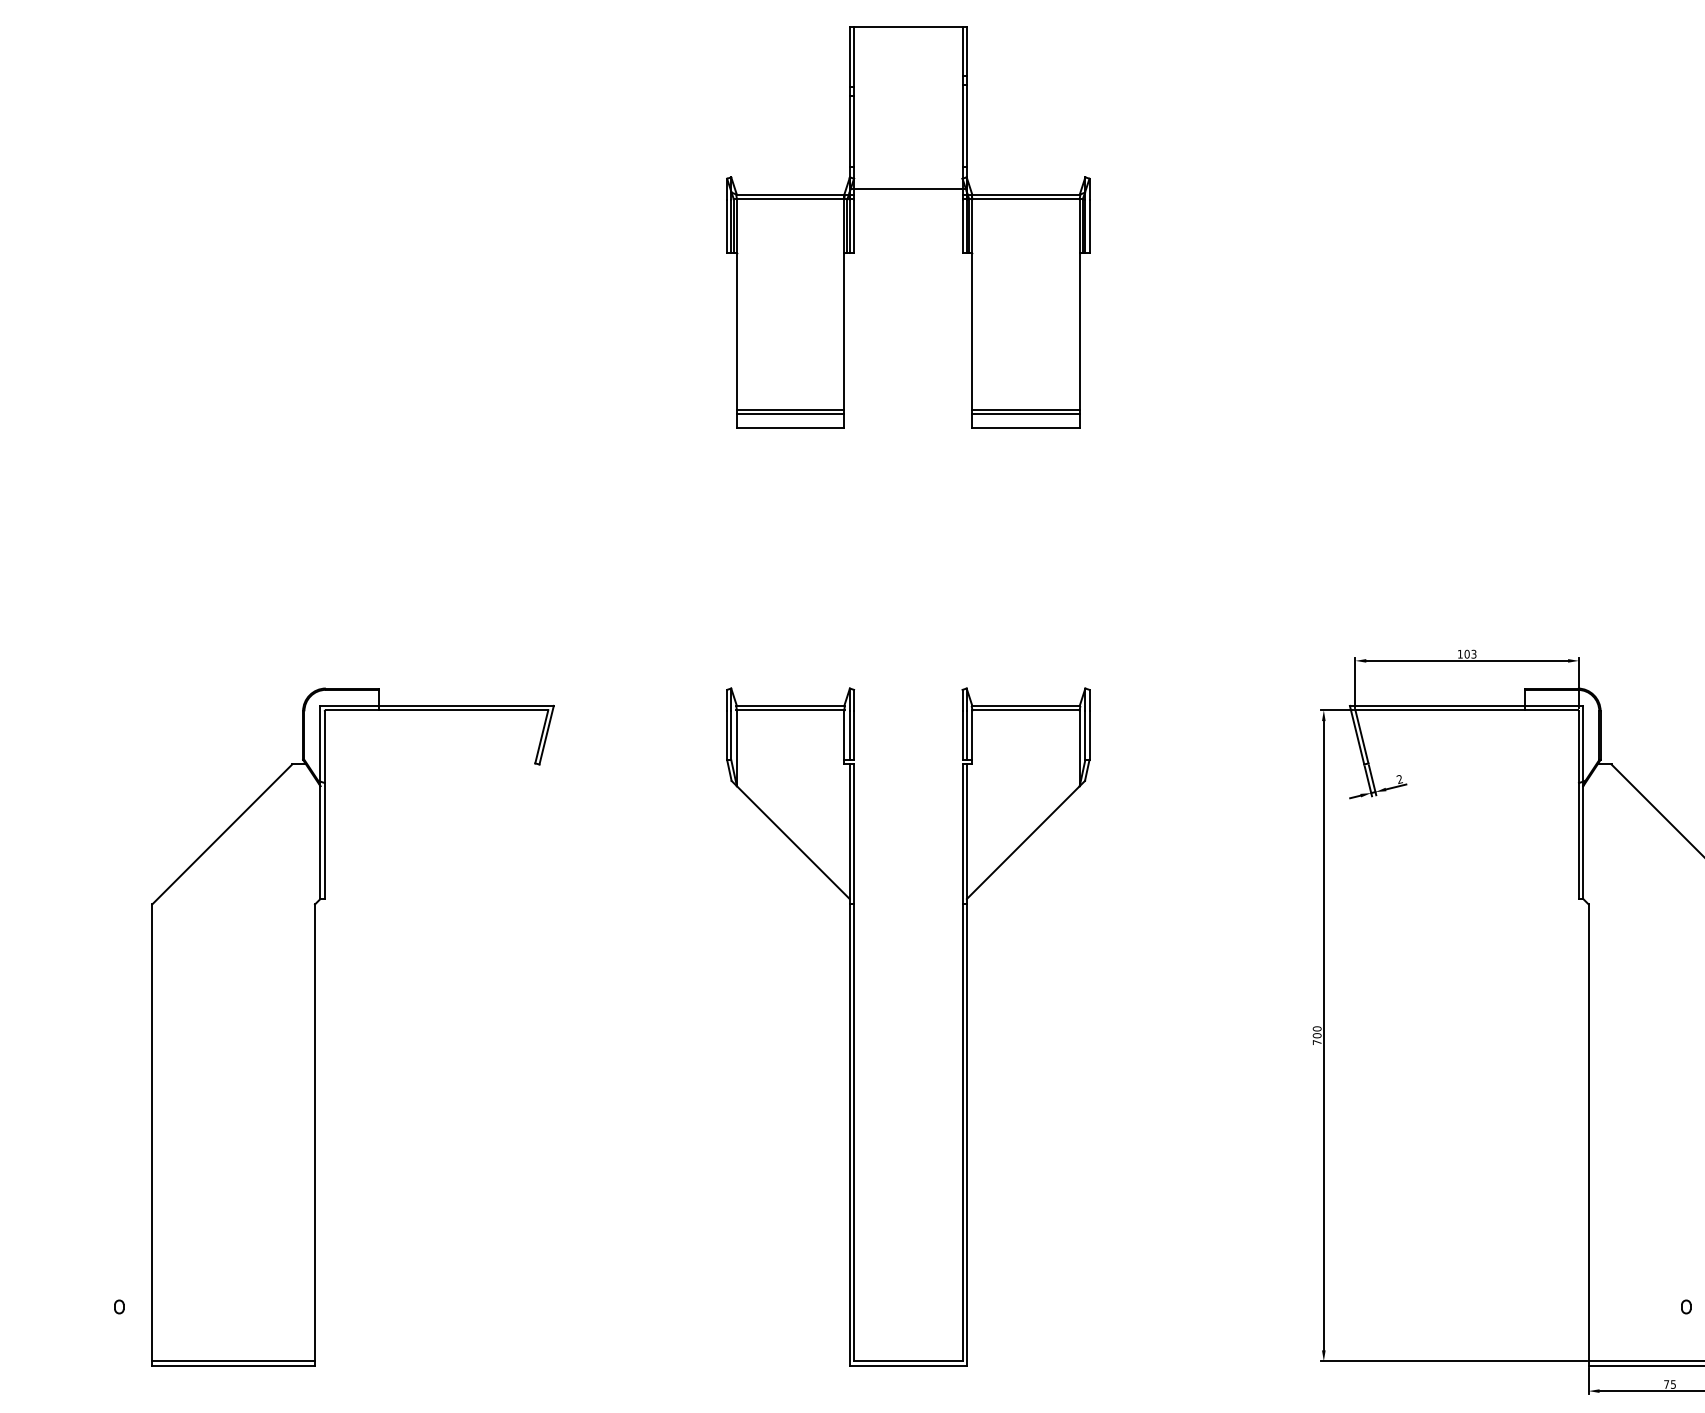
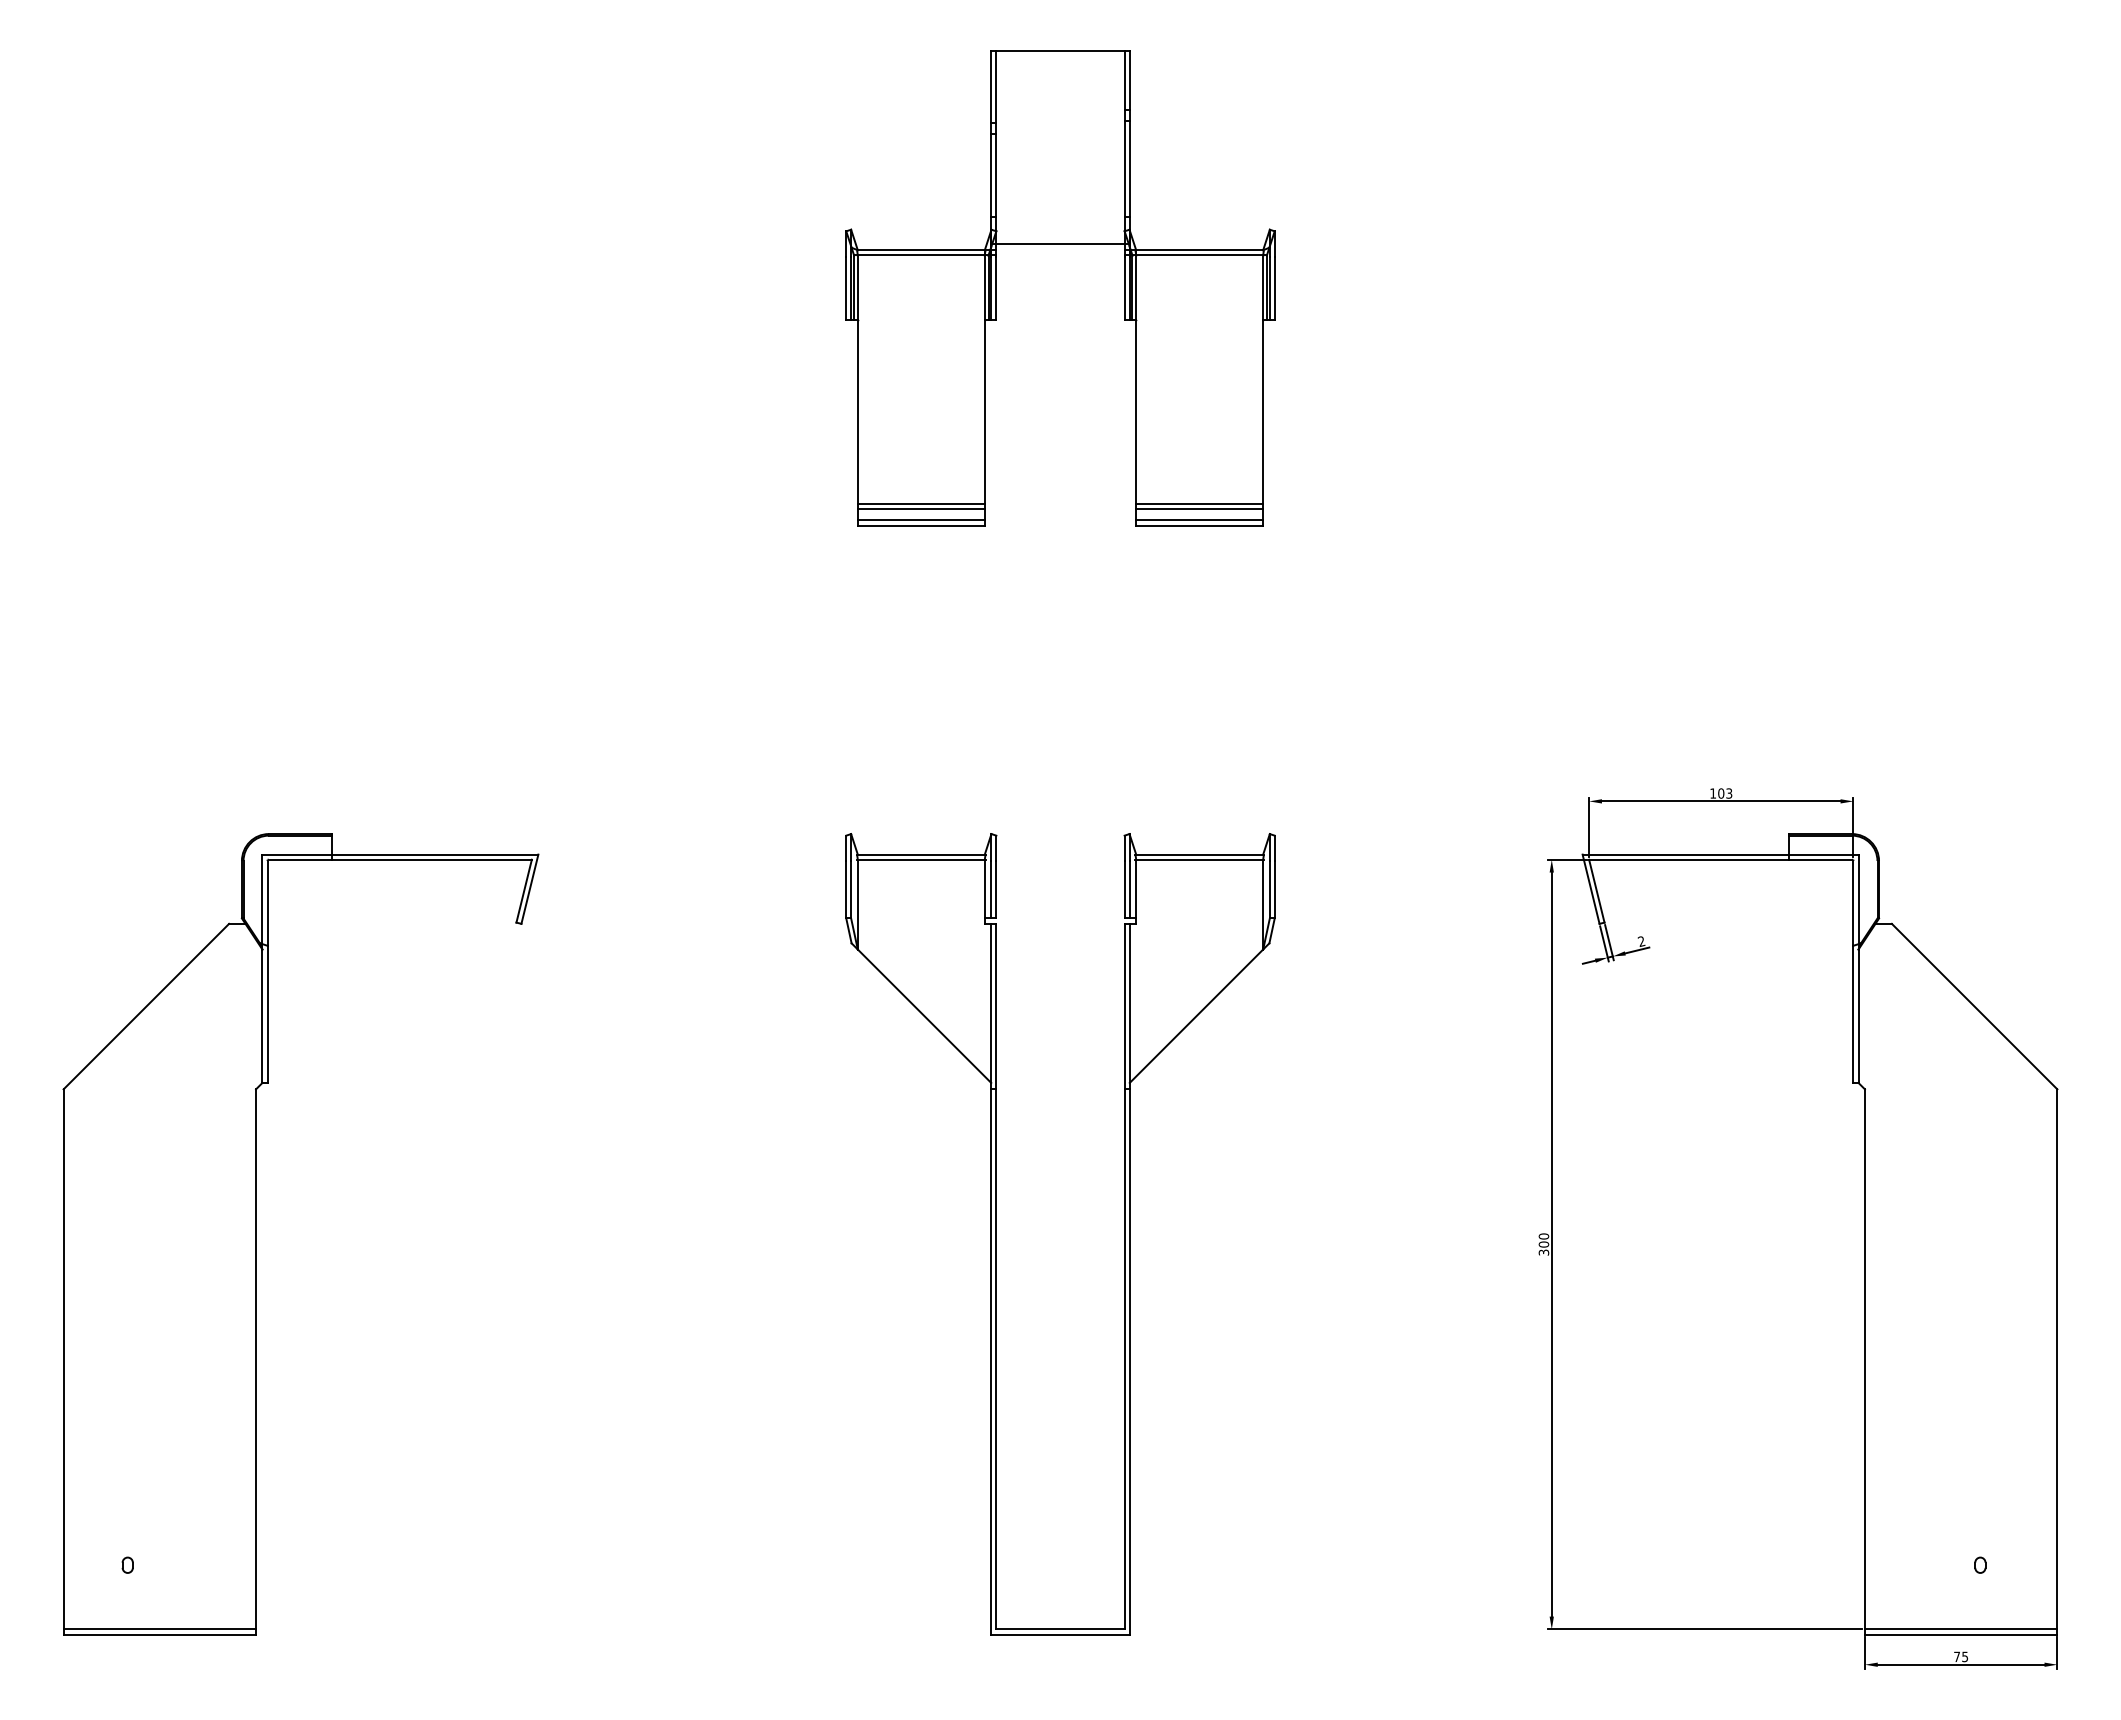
line: (789, 422) -> (920, 519), added
line: (1025, 422) -> (1199, 519), added
part: (315, 1027) -> (256, 1234), moved
text: (1316, 1042) -> (1543, 1252), 700 -> 300

